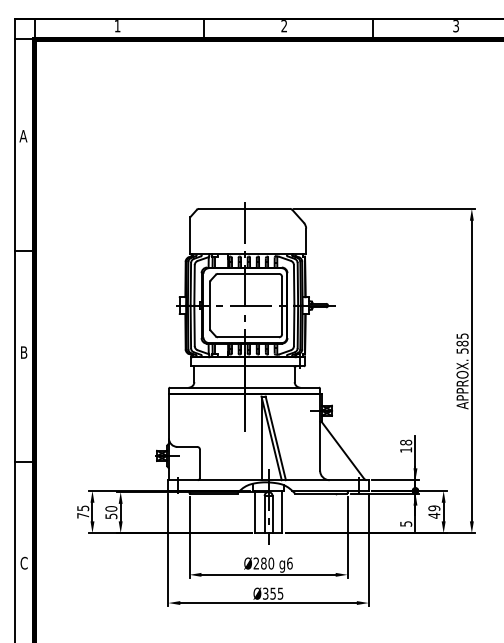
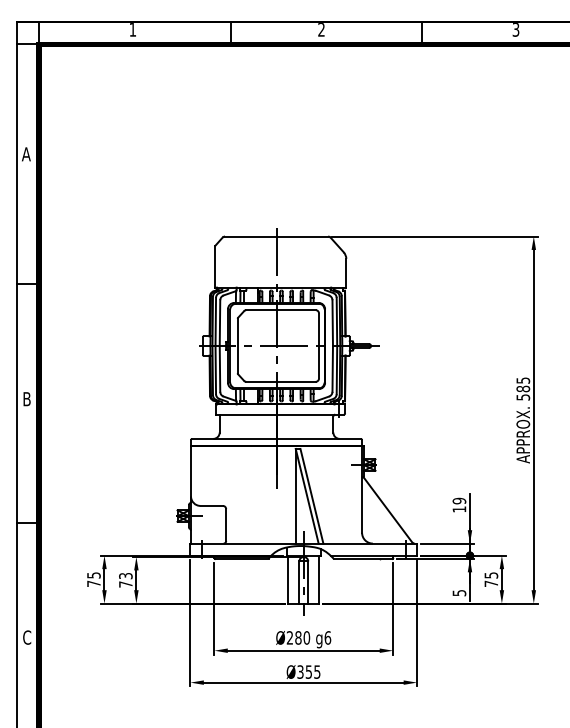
text: (406, 442) -> (459, 500), 18 -> 19
text: (434, 511) -> (491, 579), 49 -> 75
text: (111, 512) -> (125, 580), 50 -> 73

